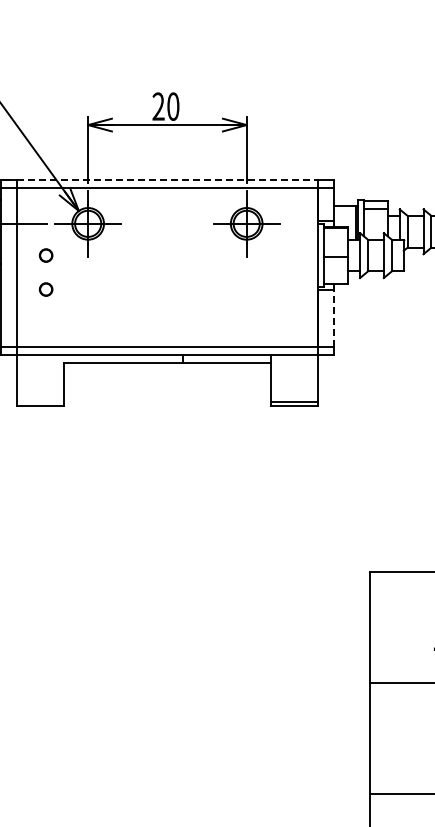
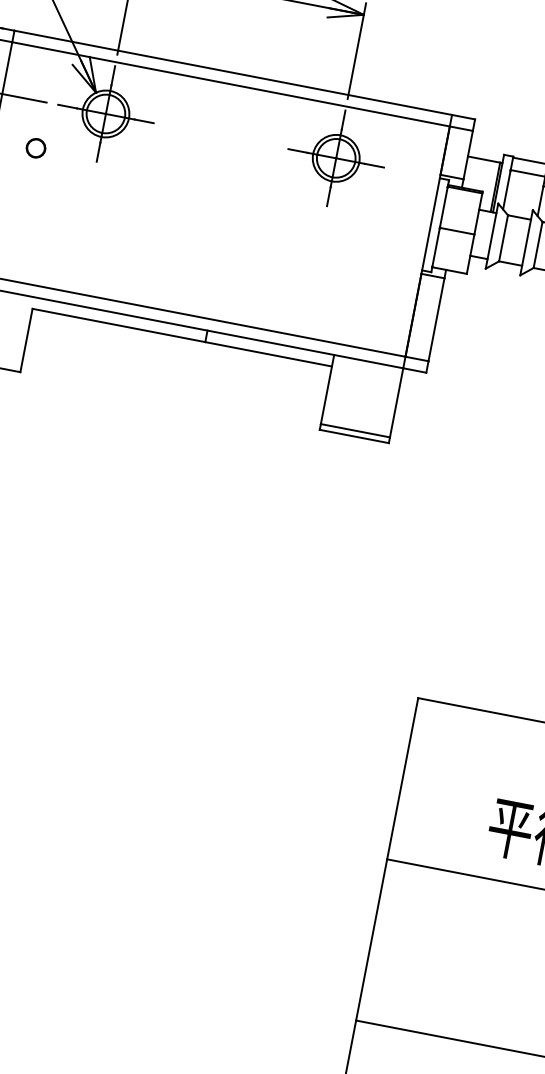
line: (167, 180) -> (233, 73), dashed -> solid
part: (45, 289) -> (25, 197), removed
line: (333, 318) -> (435, 320), dashed -> solid

